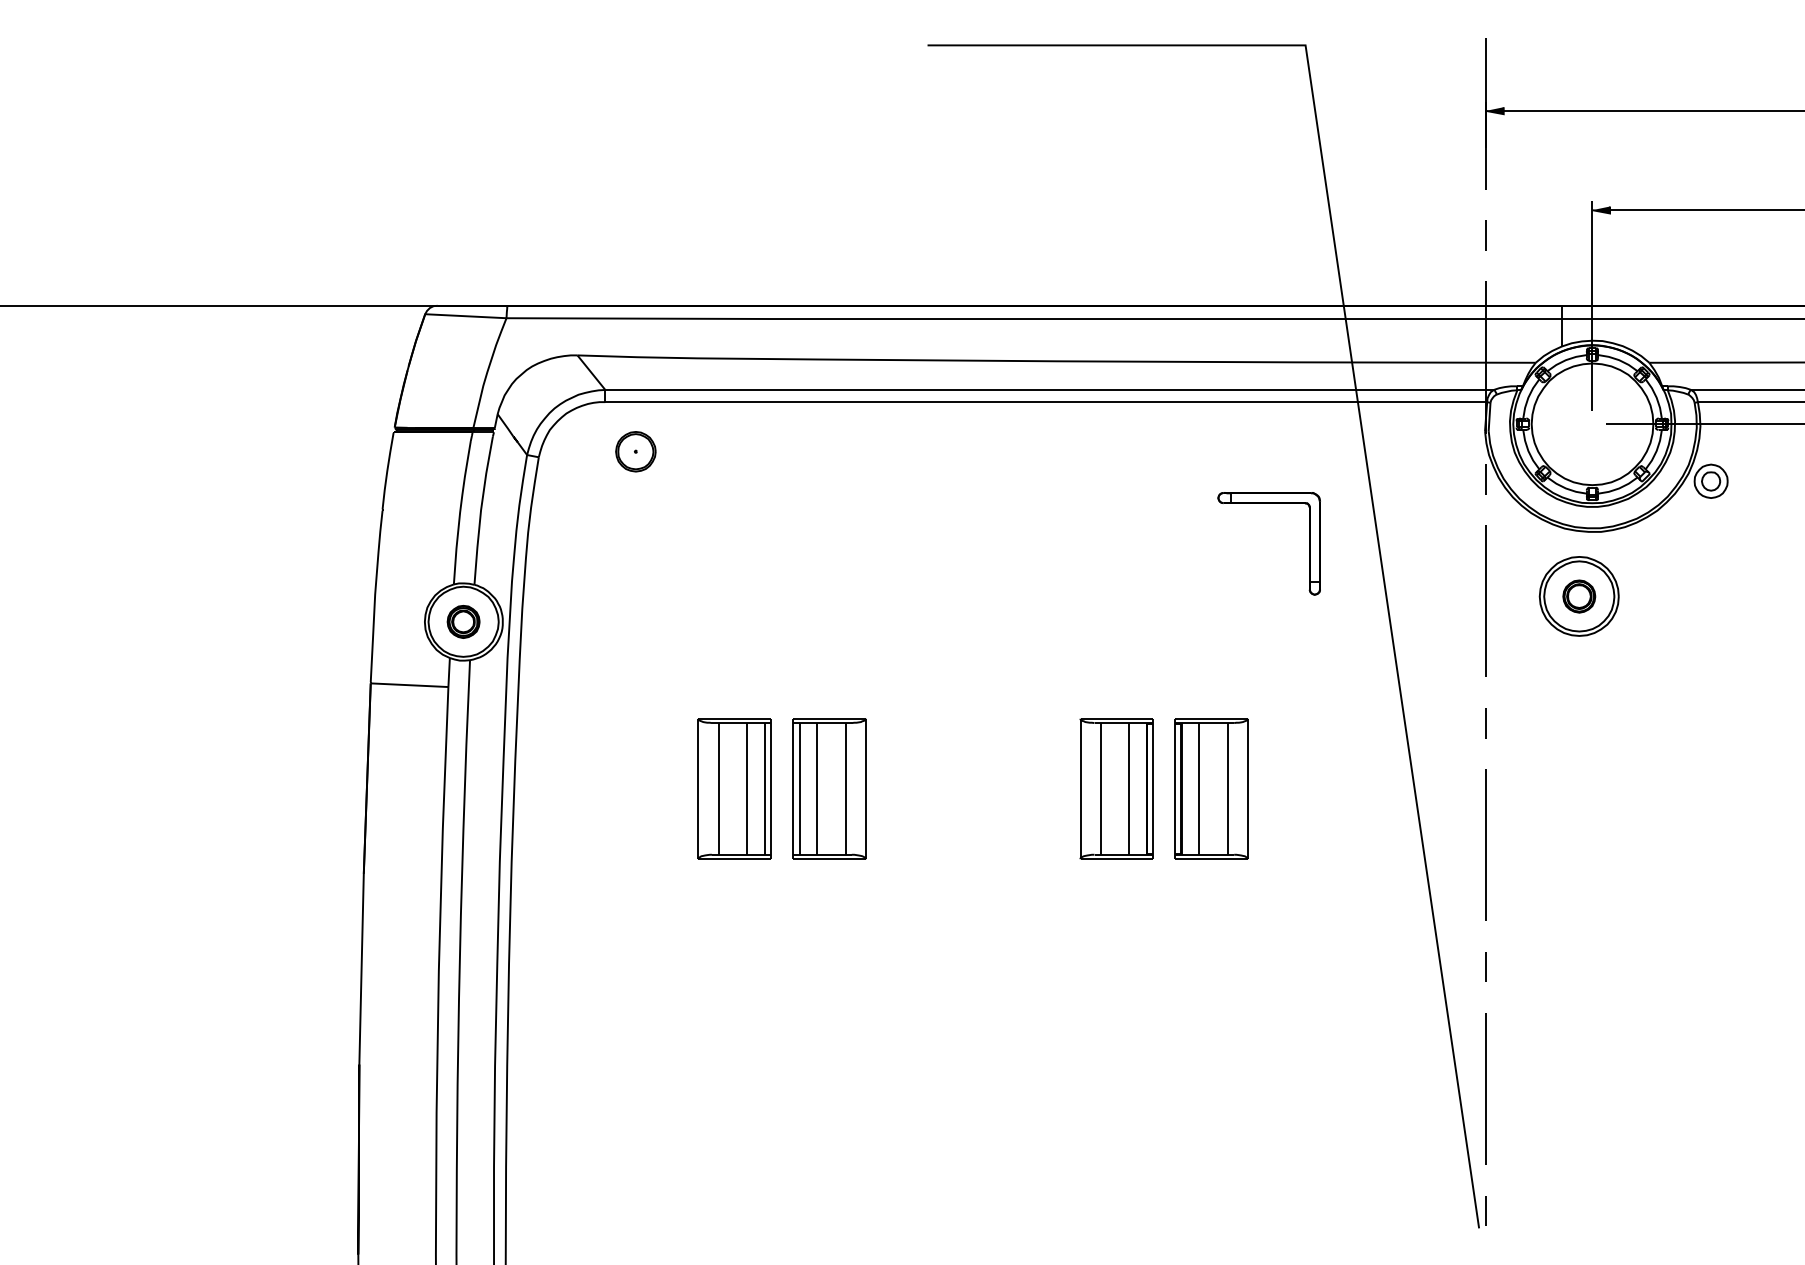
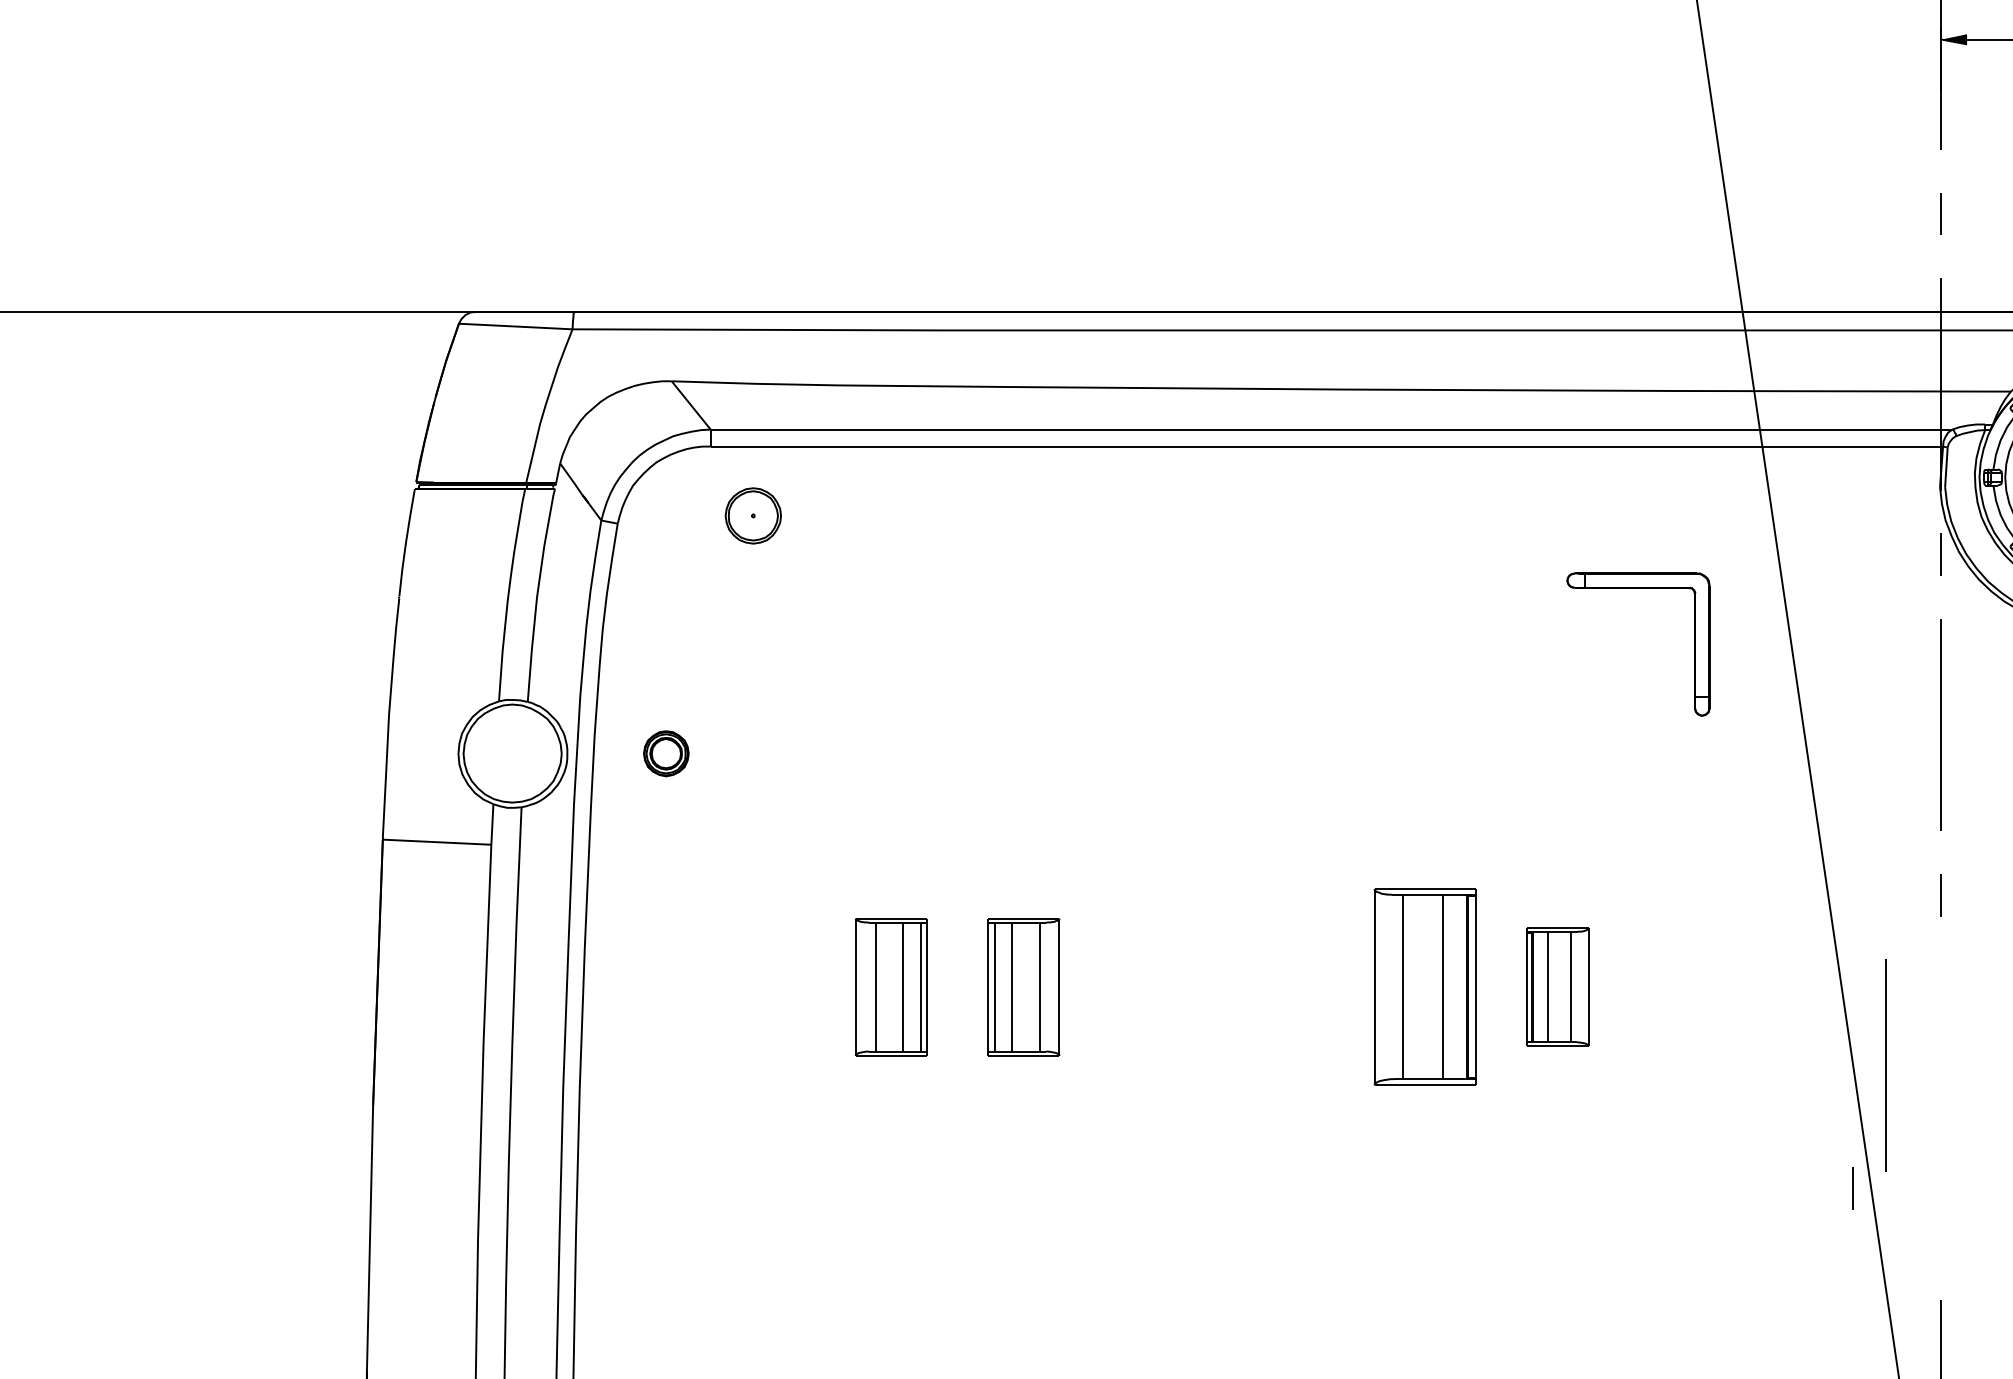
part: (463, 621) -> (666, 753), moved
part: (734, 788) -> (891, 986), size x0.7
part: (829, 788) -> (1023, 986), size x0.7
part: (1211, 788) -> (1557, 986), size x0.6
line: (1485, 844) -> (1884, 1064), moved
line: (1485, 966) -> (1852, 1187), moved

